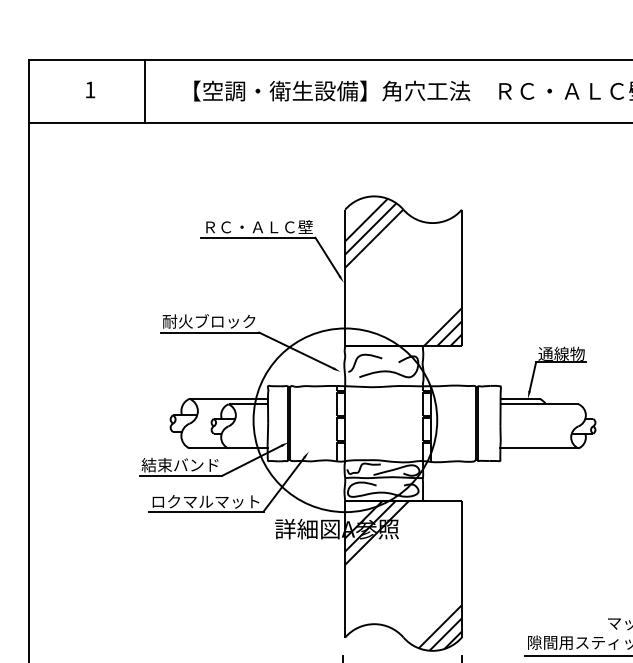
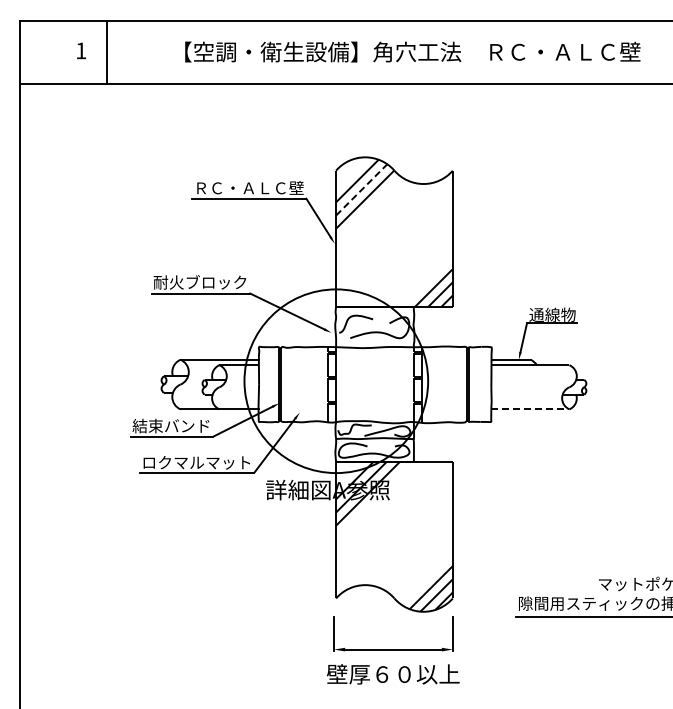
line: (144, 91) -> (106, 52), moved
line: (371, 228) -> (362, 189), solid -> dashed
line: (539, 448) -> (530, 409), solid -> dashed

